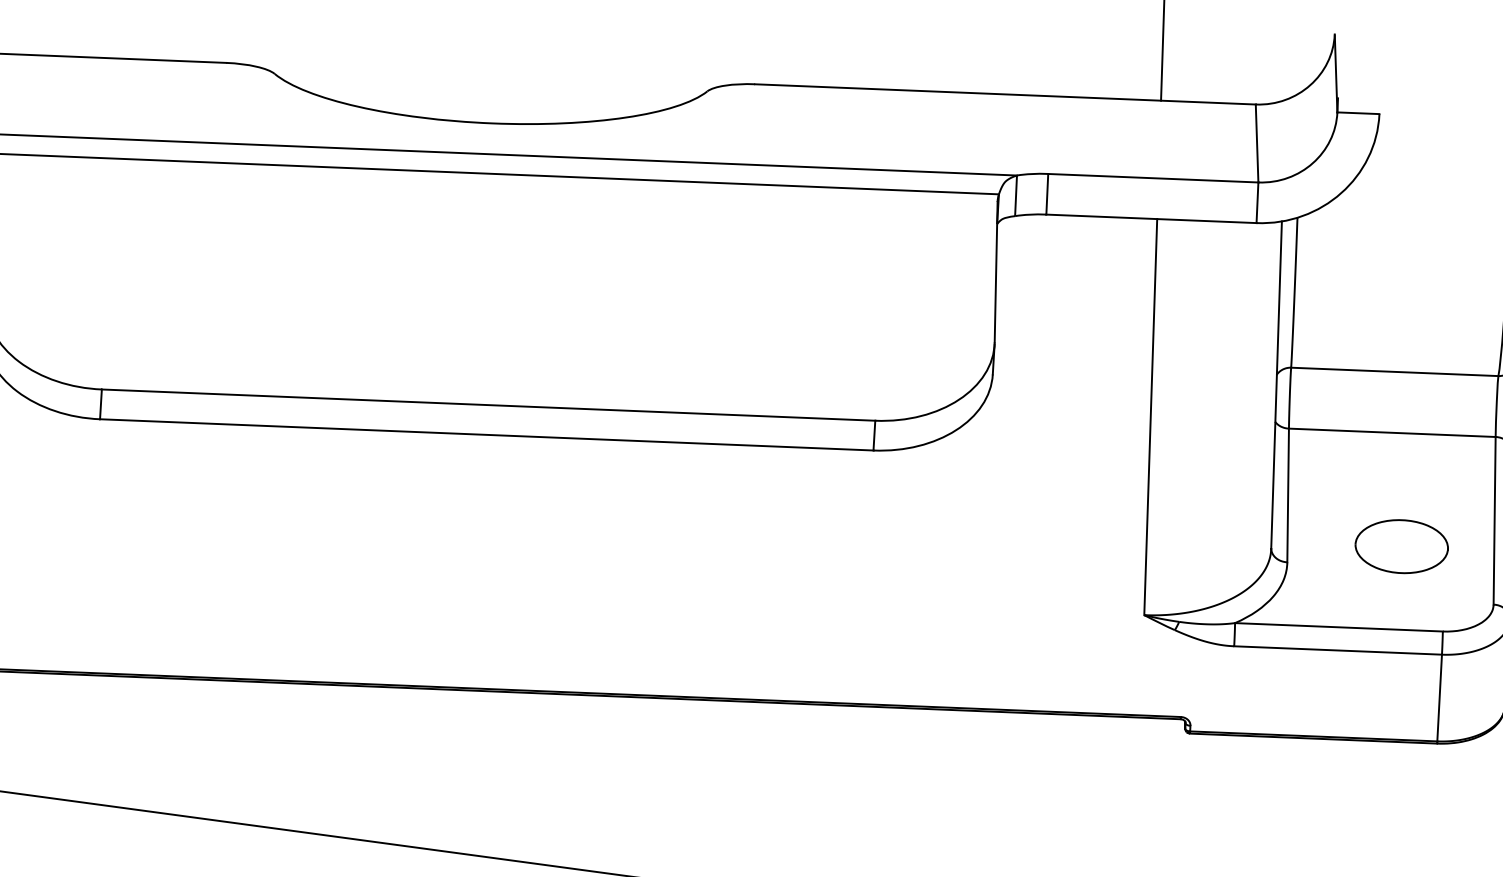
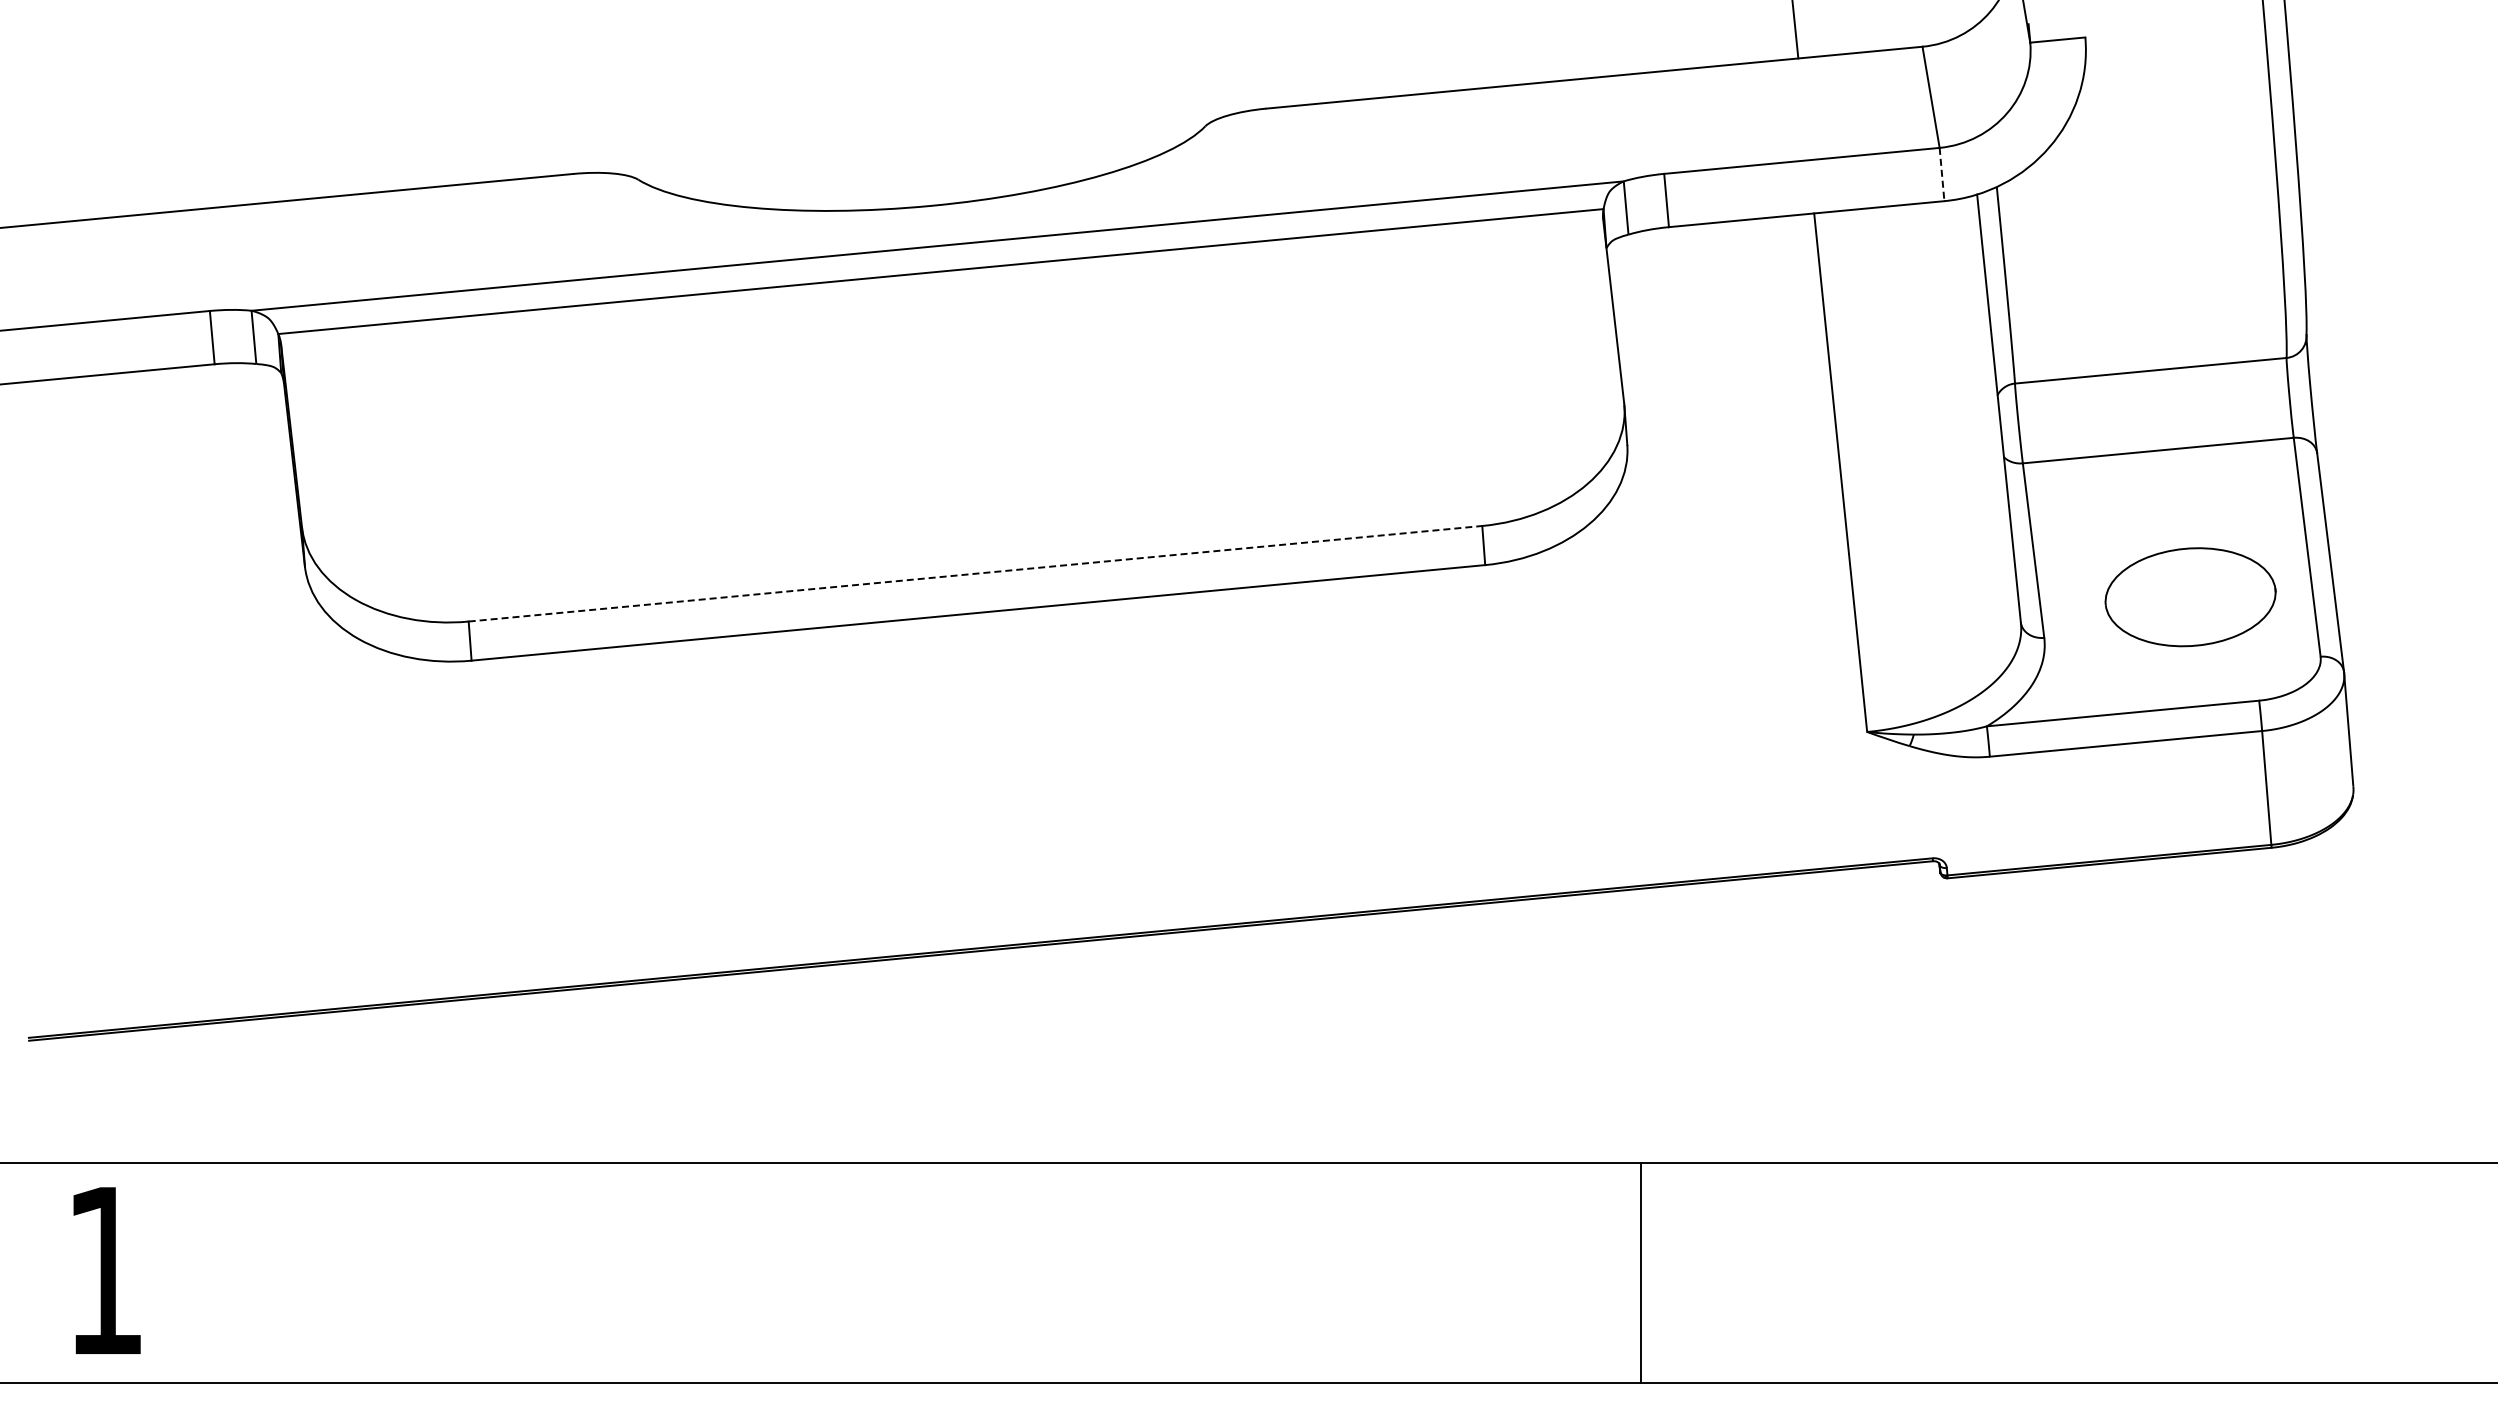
line: (1257, 202) -> (1942, 174), solid -> dashed
line: (488, 404) -> (975, 573), solid -> dashed
part: (1401, 546) -> (2190, 597), size x1.4

